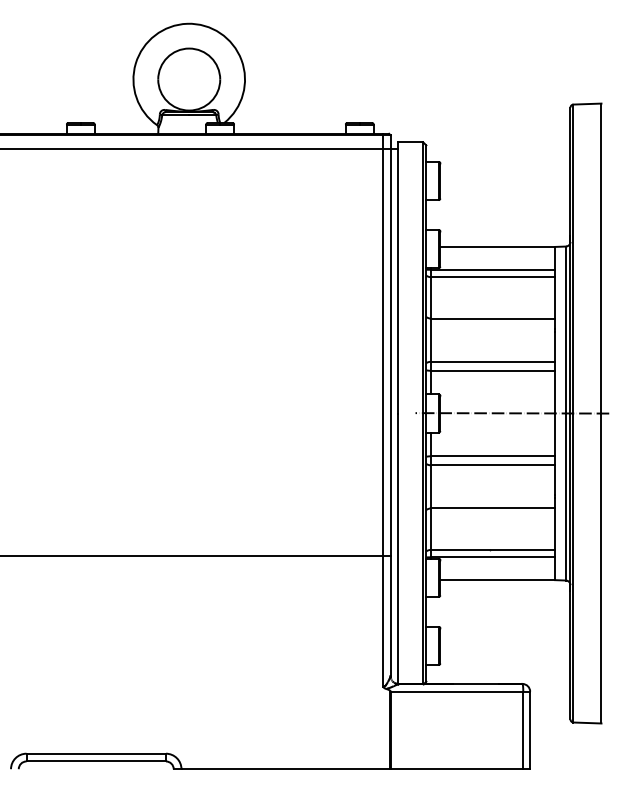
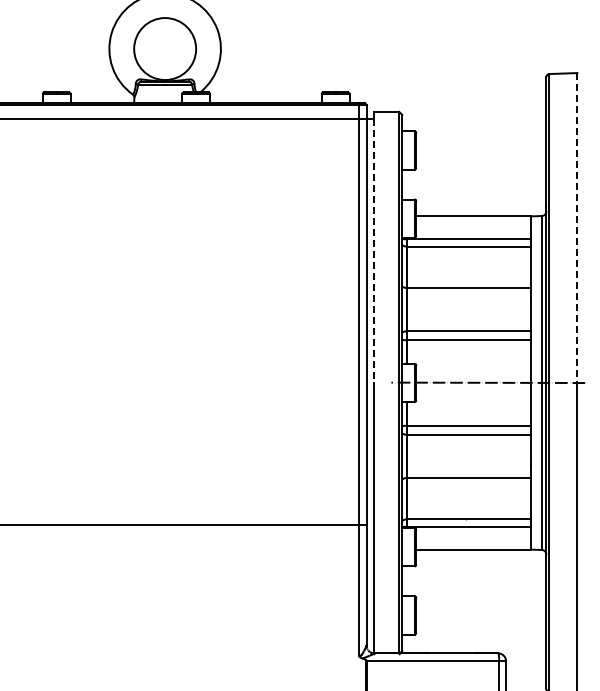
line: (601, 258) -> (577, 227), solid -> dashed
line: (398, 281) -> (374, 250), solid -> dashed

